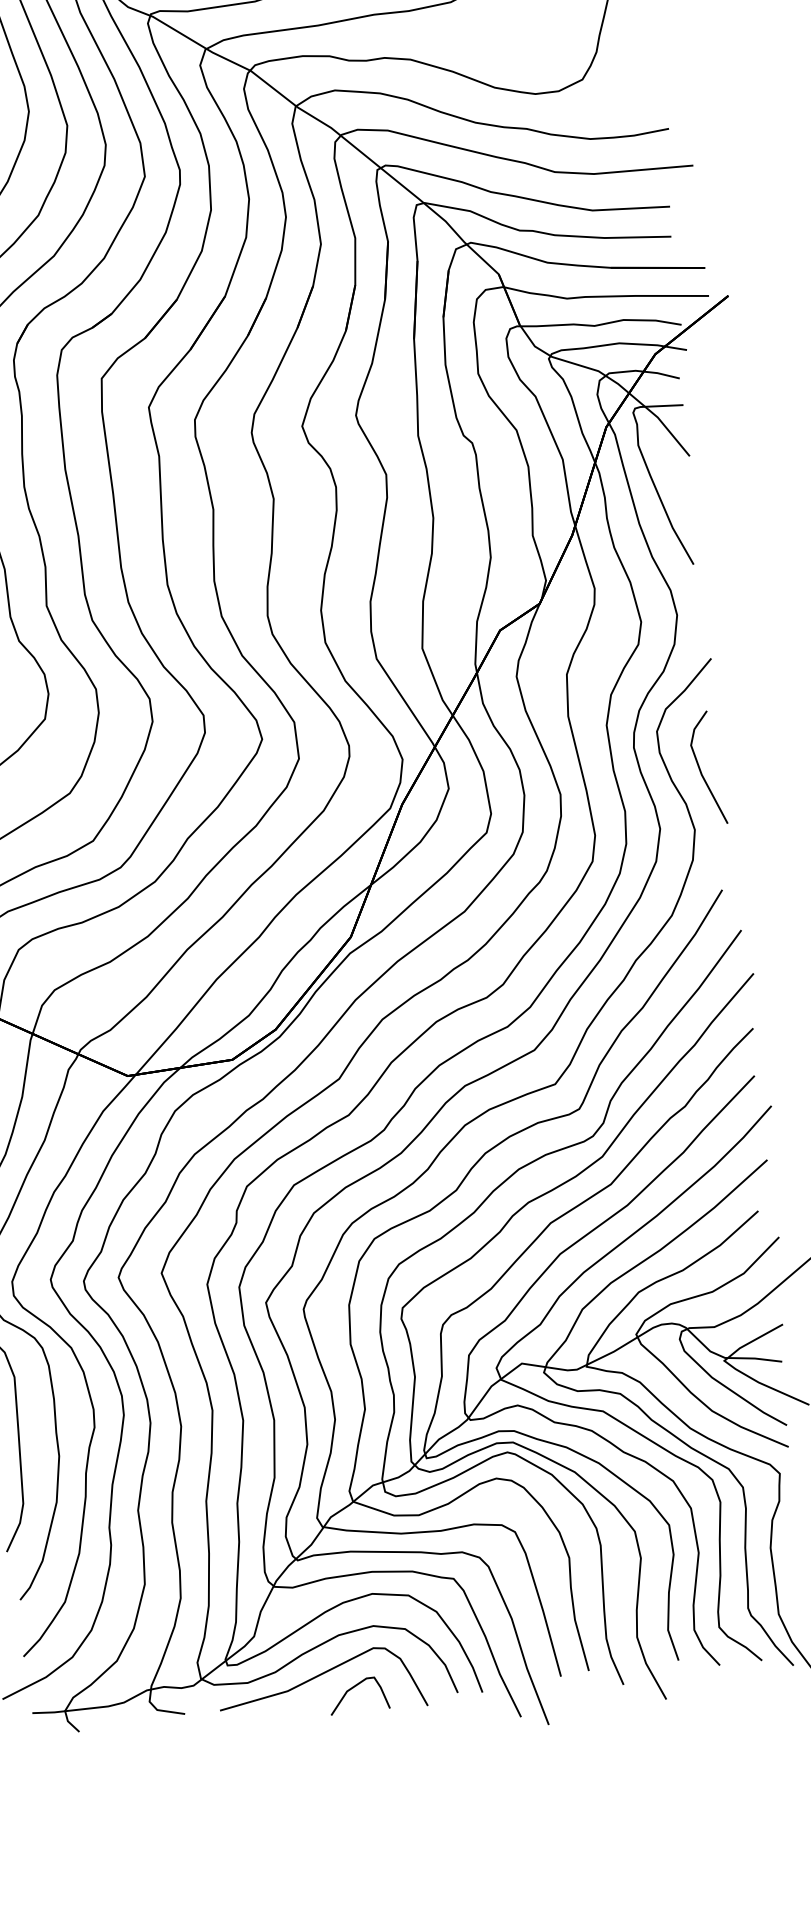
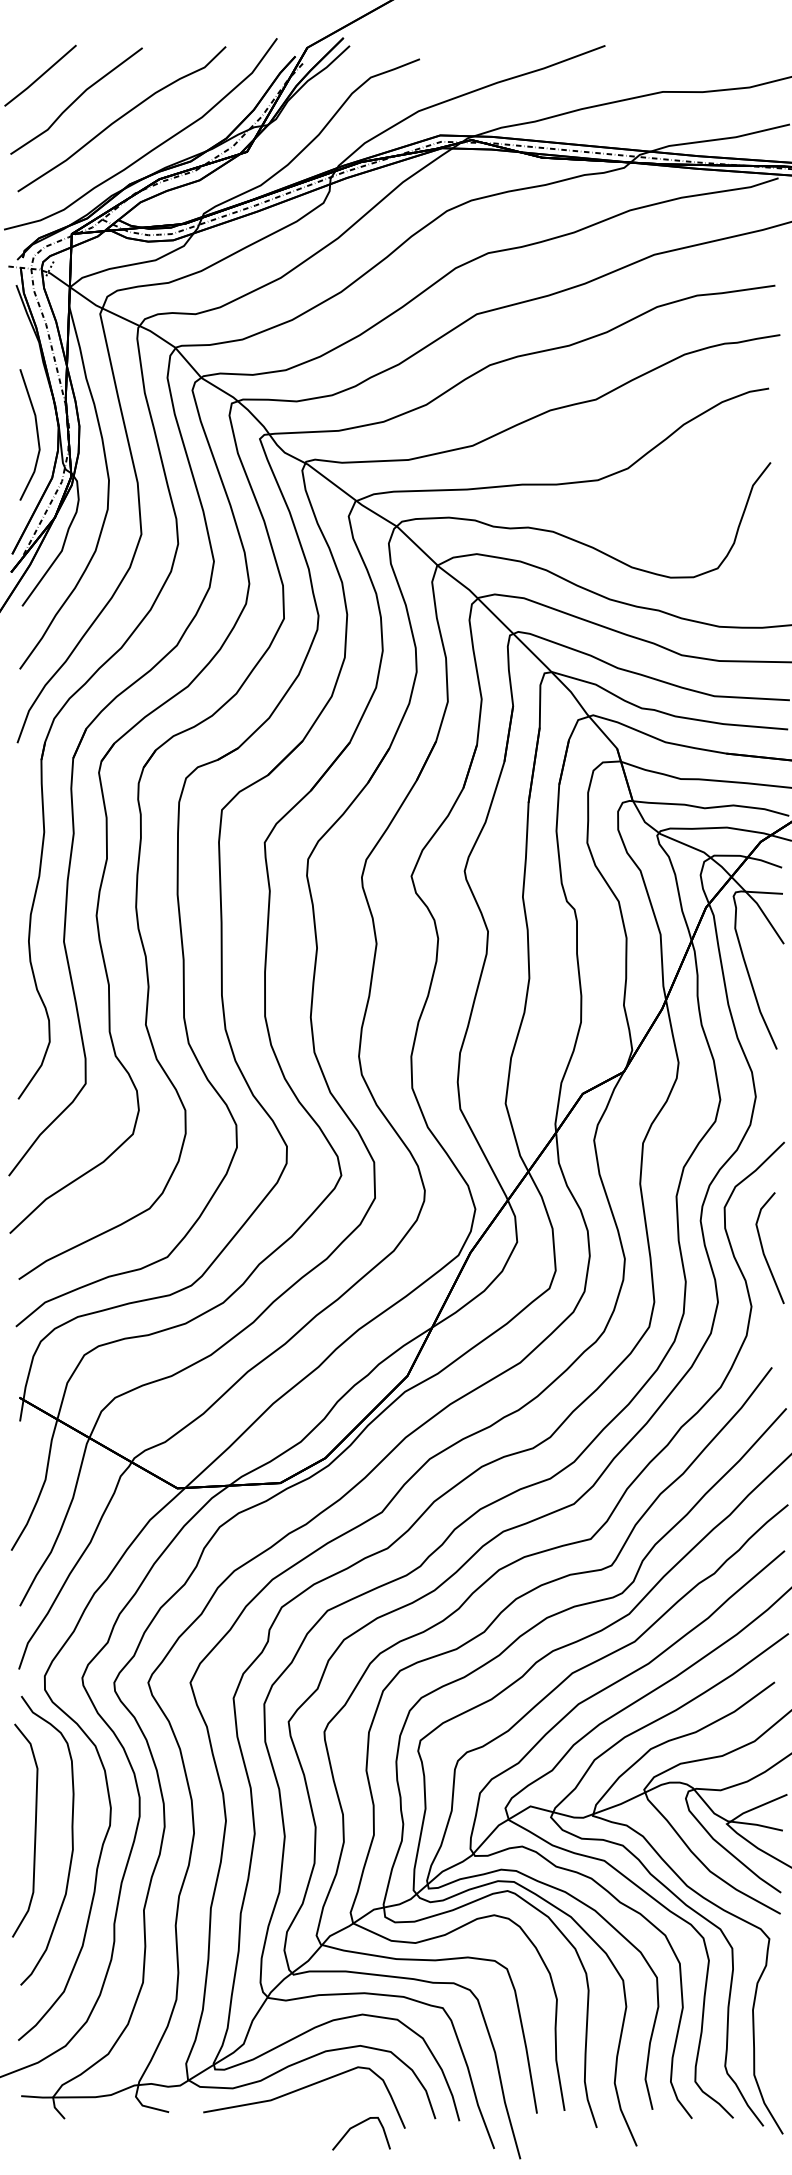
curve: (355, 1687) -> (358, 2125), moved

